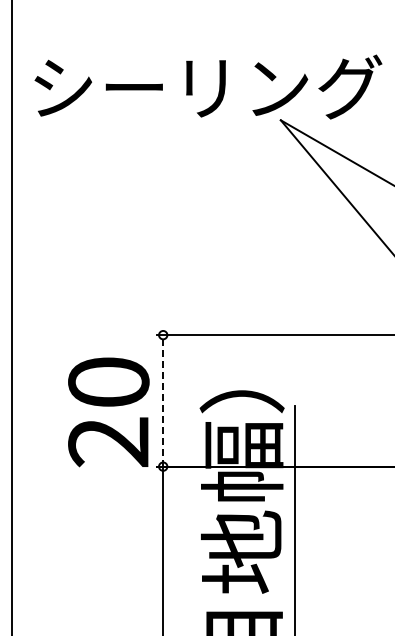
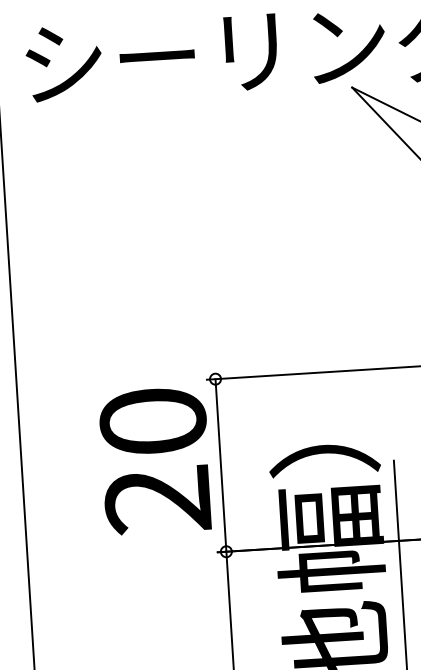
line: (163, 400) -> (221, 464), dashed -> solid
text: (108, 412) -> (155, 461), moved

